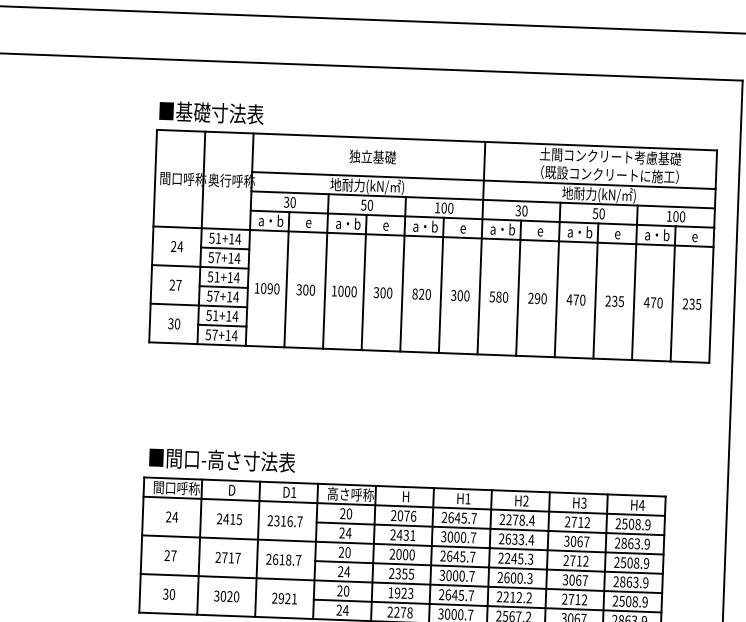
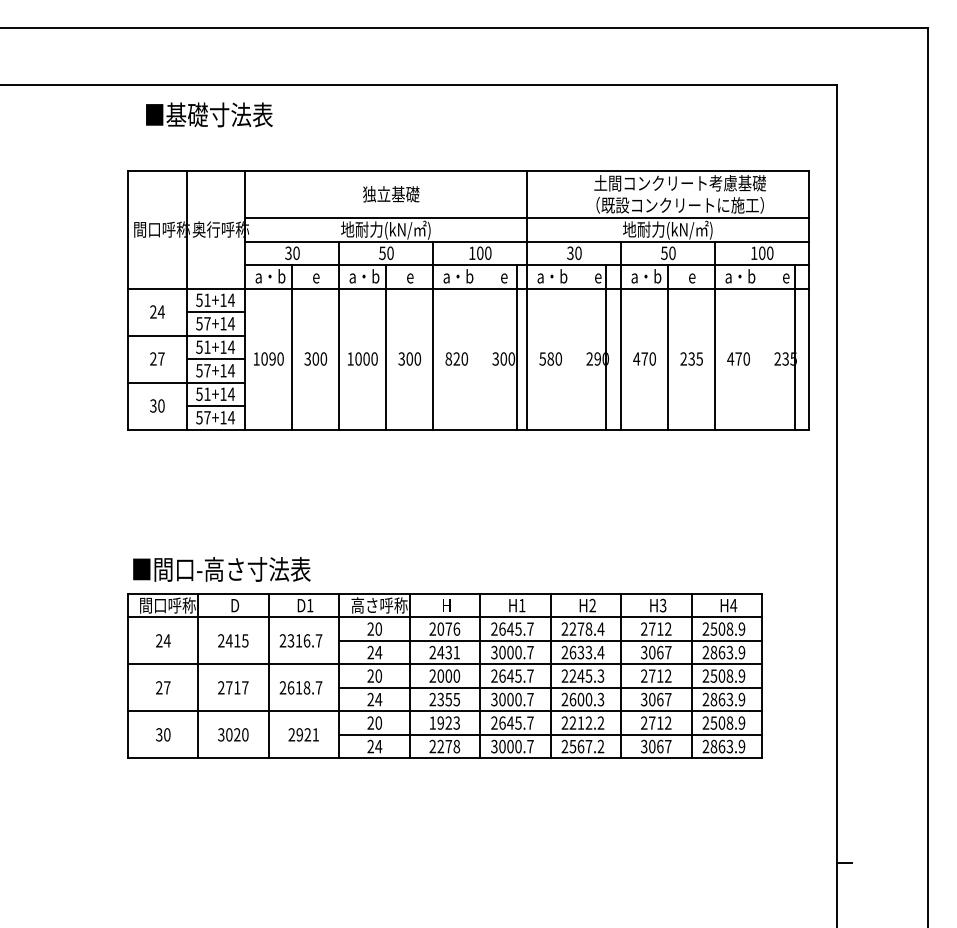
text: (211, 112) -> (209, 114), moved
line: (441, 285) -> (517, 347), moved
line: (518, 288) -> (606, 347), moved
line: (673, 294) -> (795, 347), moved

